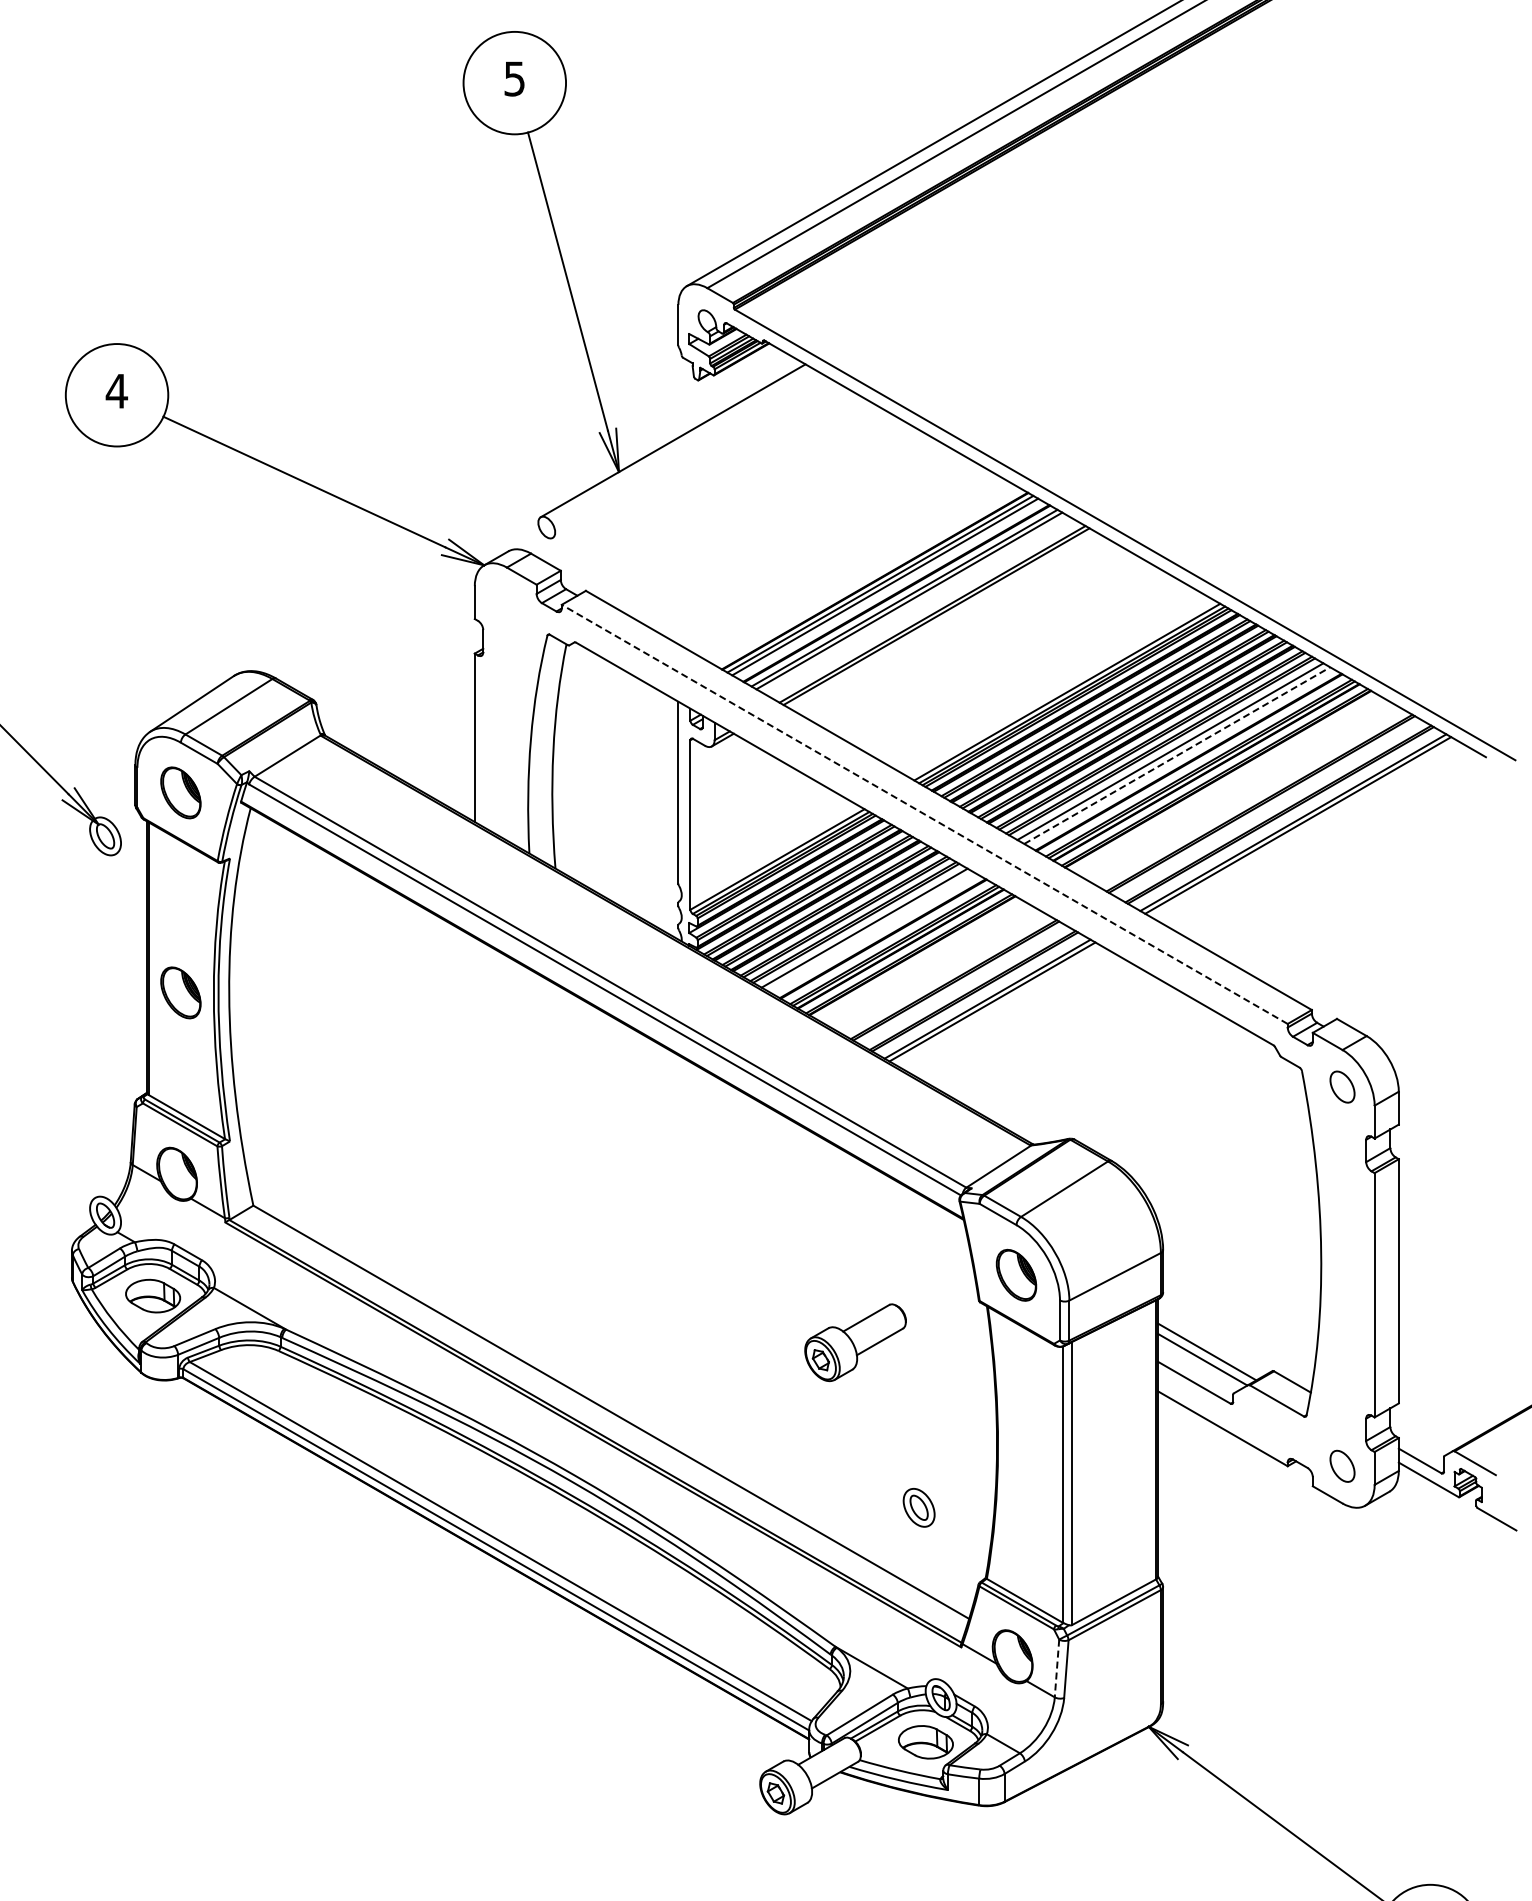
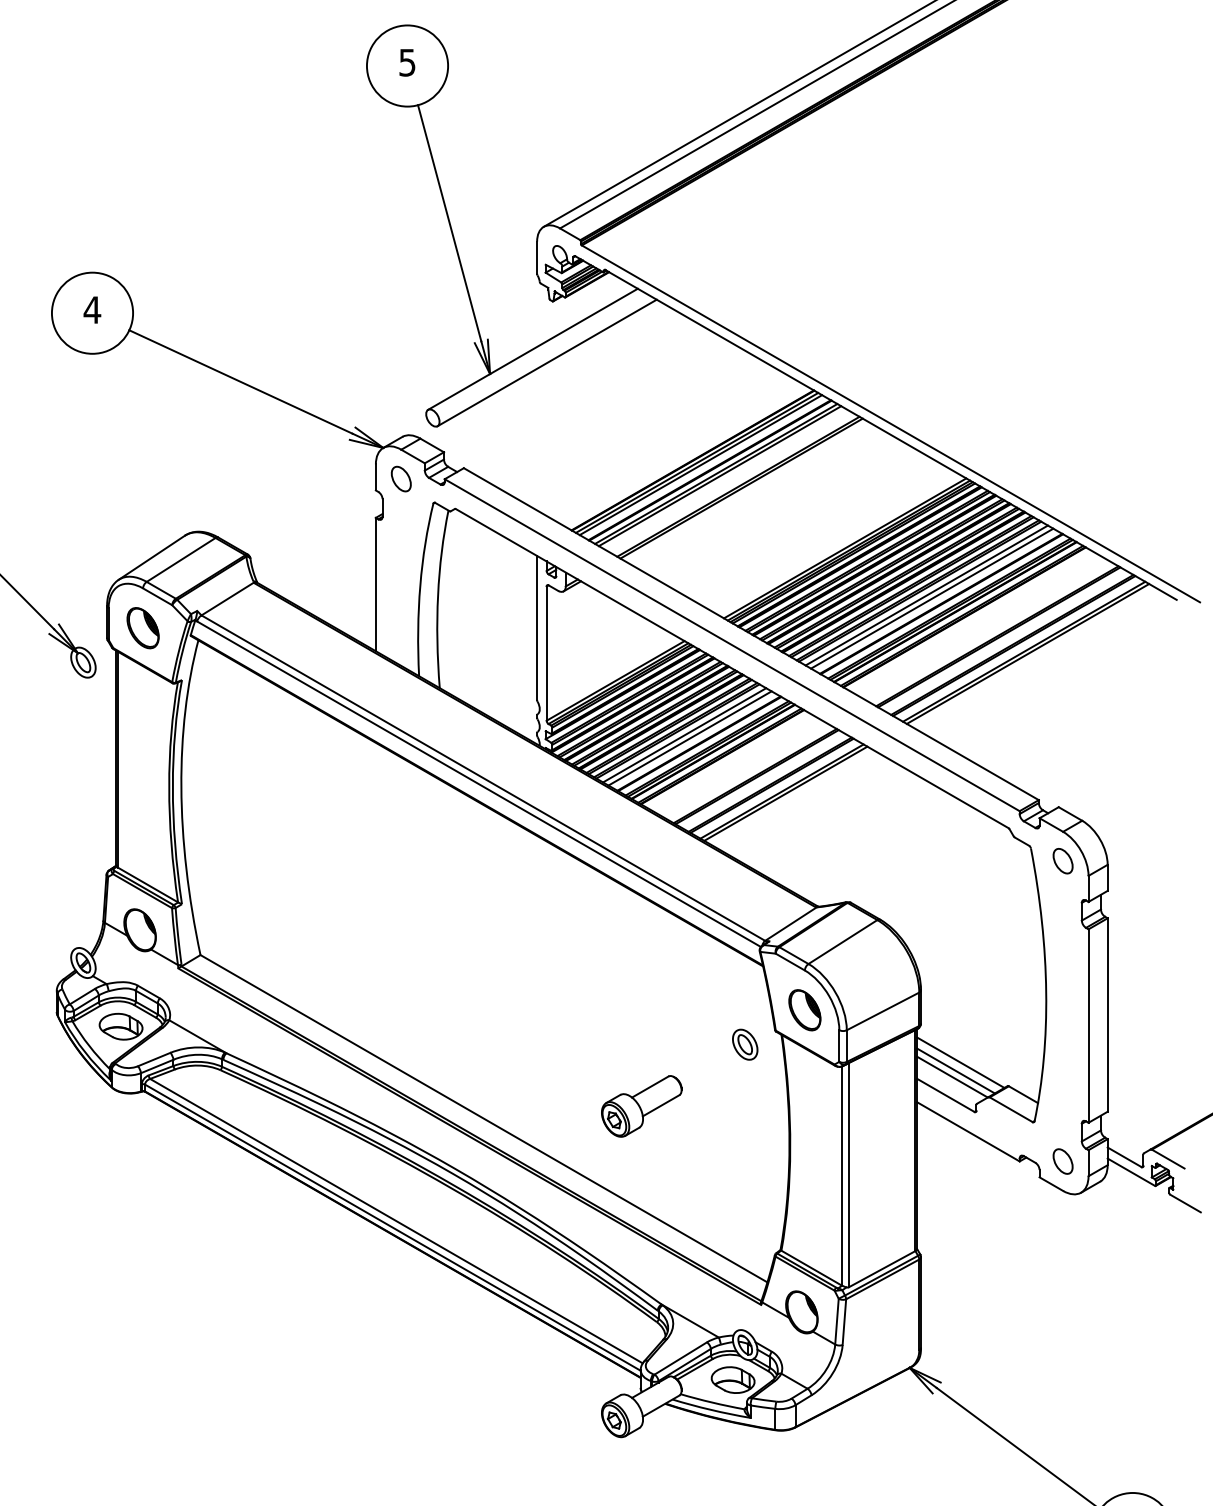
line: (690, 457) -> (546, 362), added
part: (506, 604) -> (400, 478), added
line: (1177, 755) -> (932, 598), dashed -> solid
line: (924, 814) -> (732, 645), dashed -> solid
line: (871, 931) -> (690, 737), added
part: (180, 992) -> (142, 786), removed
line: (1213, 1341) -> (960, 1062), added
part: (855, 1342) -> (641, 1106), moved
part: (918, 1507) -> (744, 1044), moved
line: (1057, 1668) -> (837, 1321), dashed -> solid

